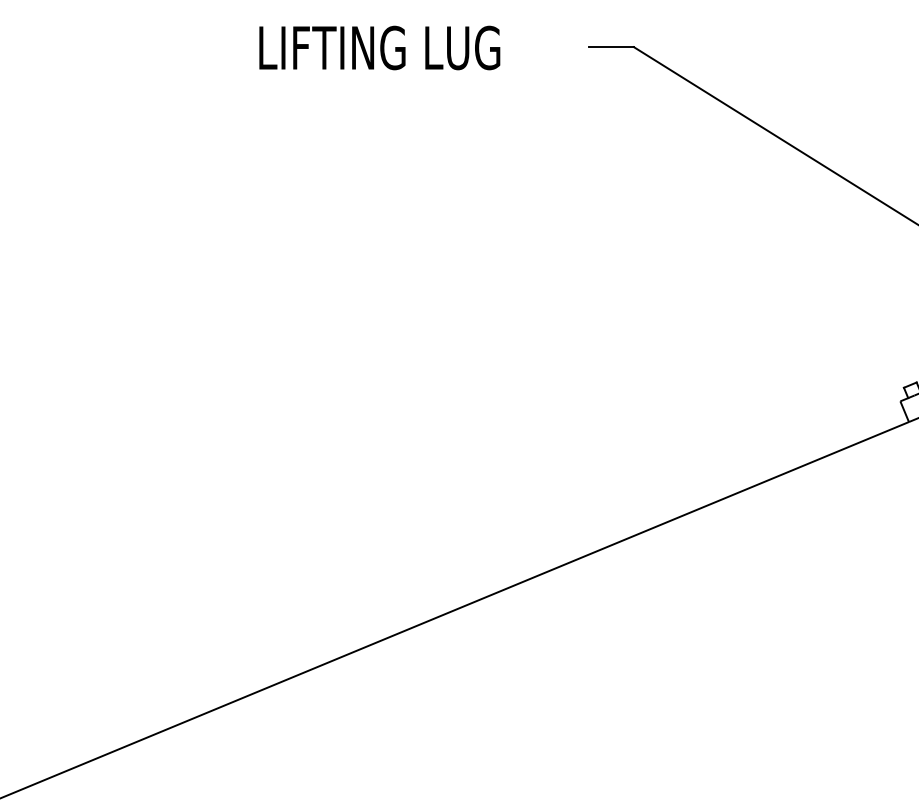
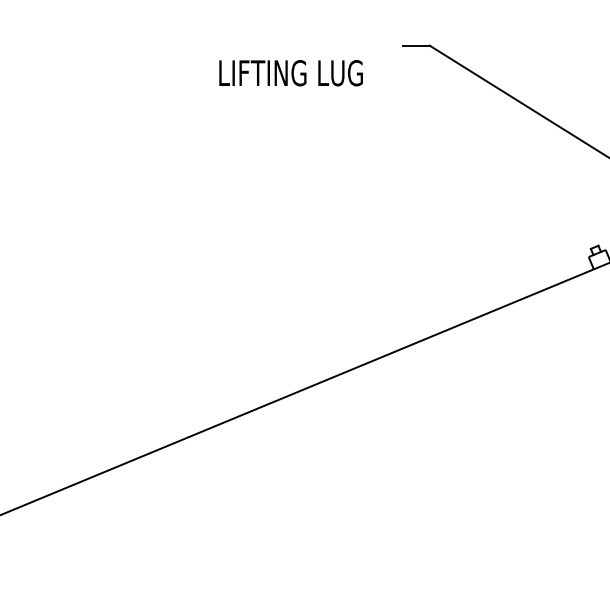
text: (378, 48) -> (290, 73), moved

